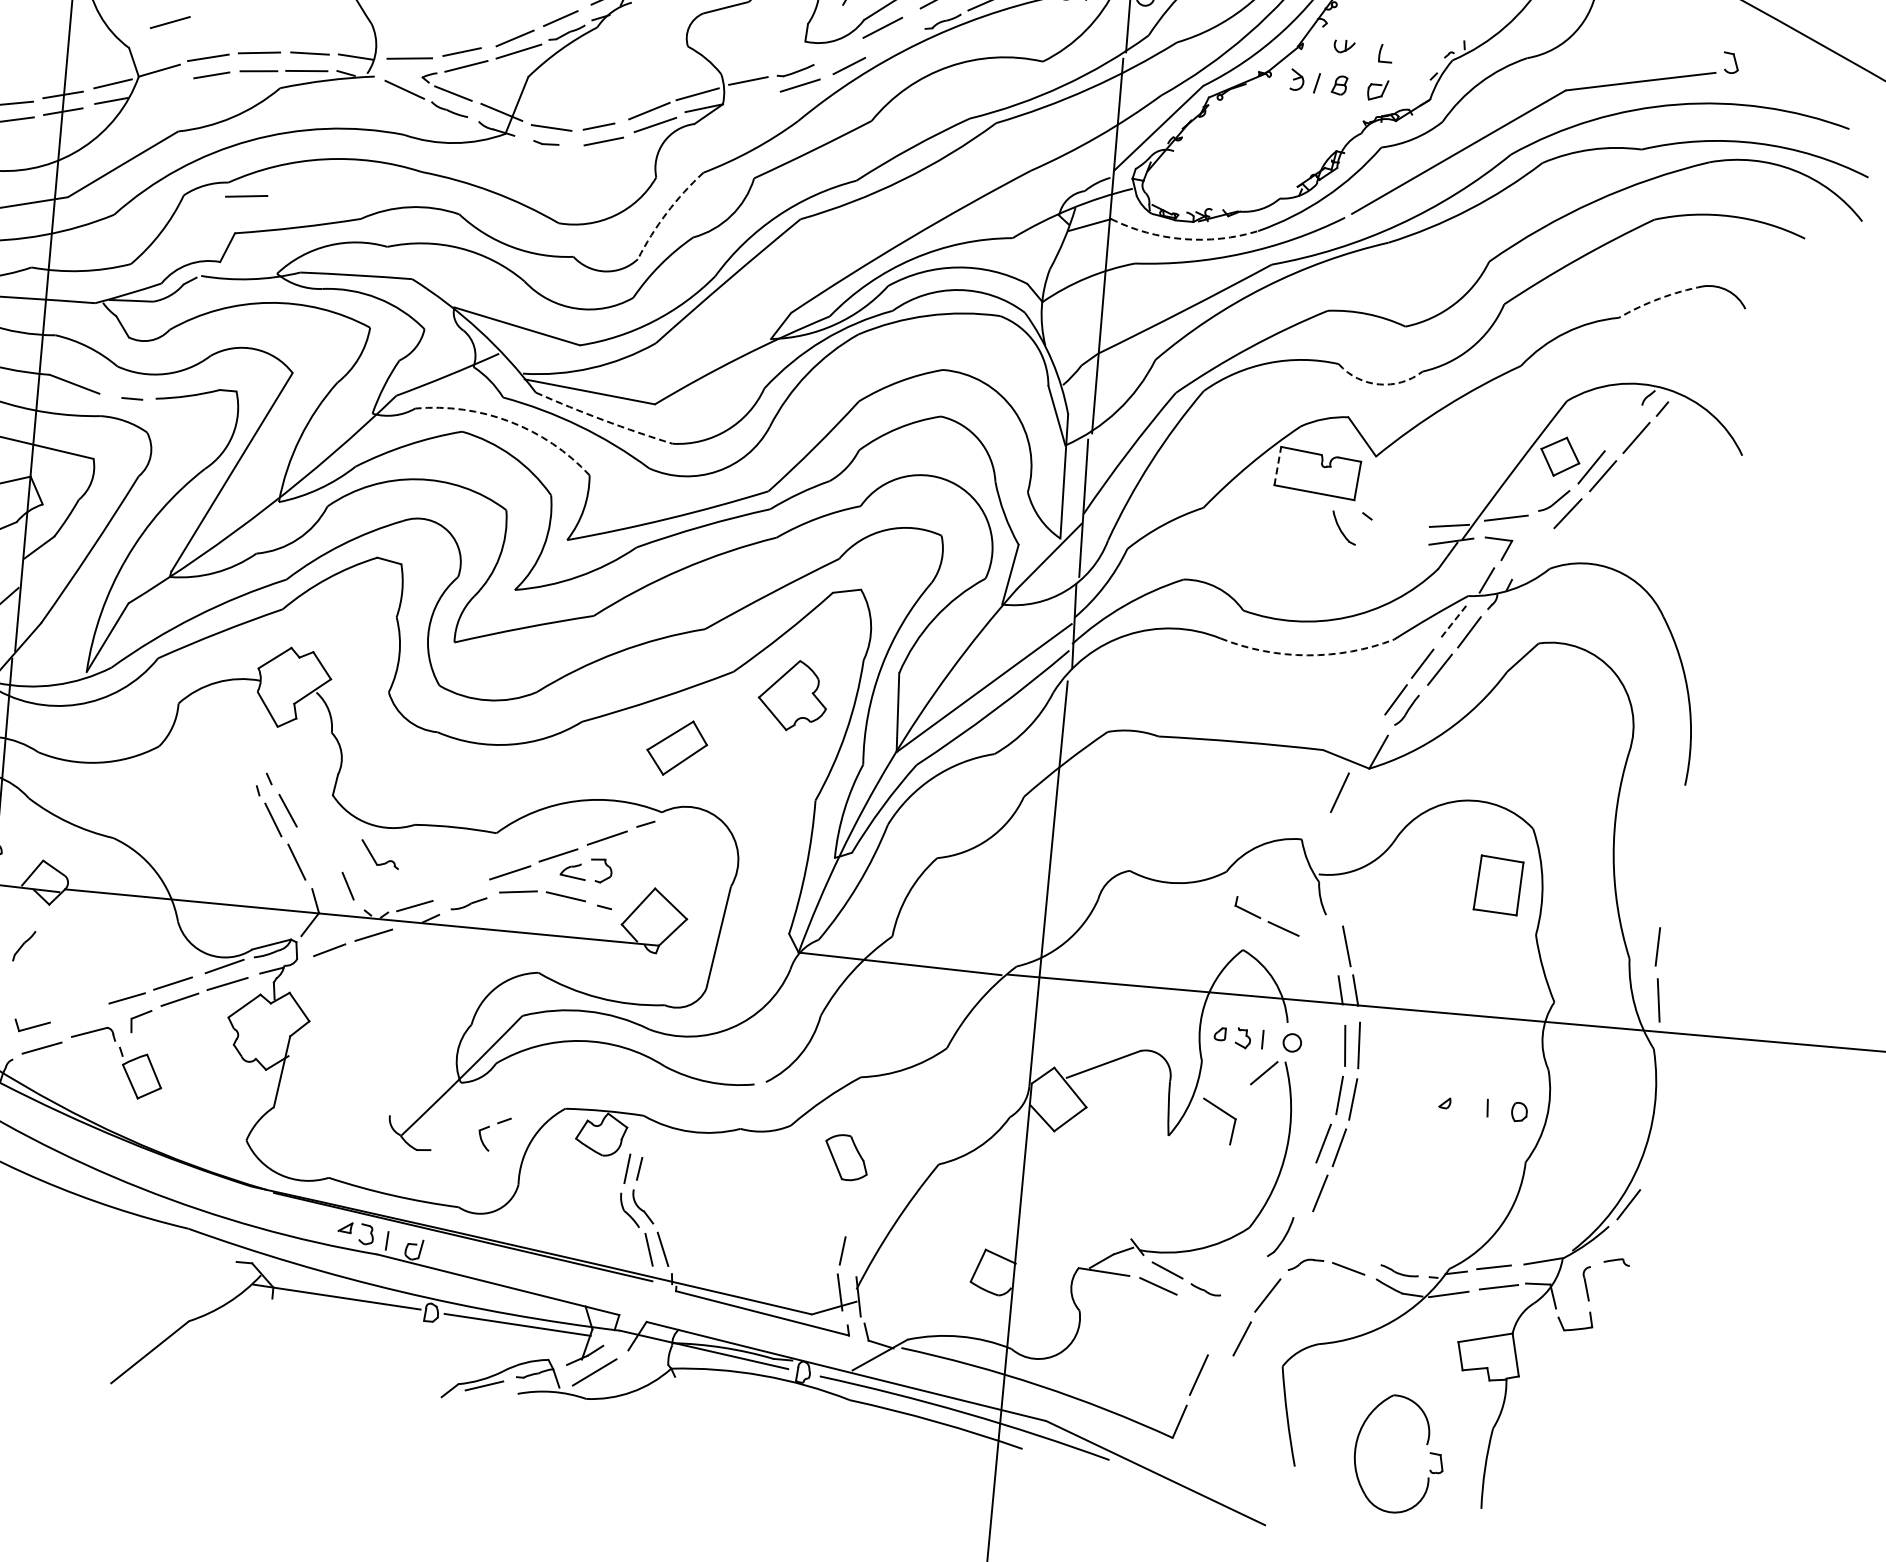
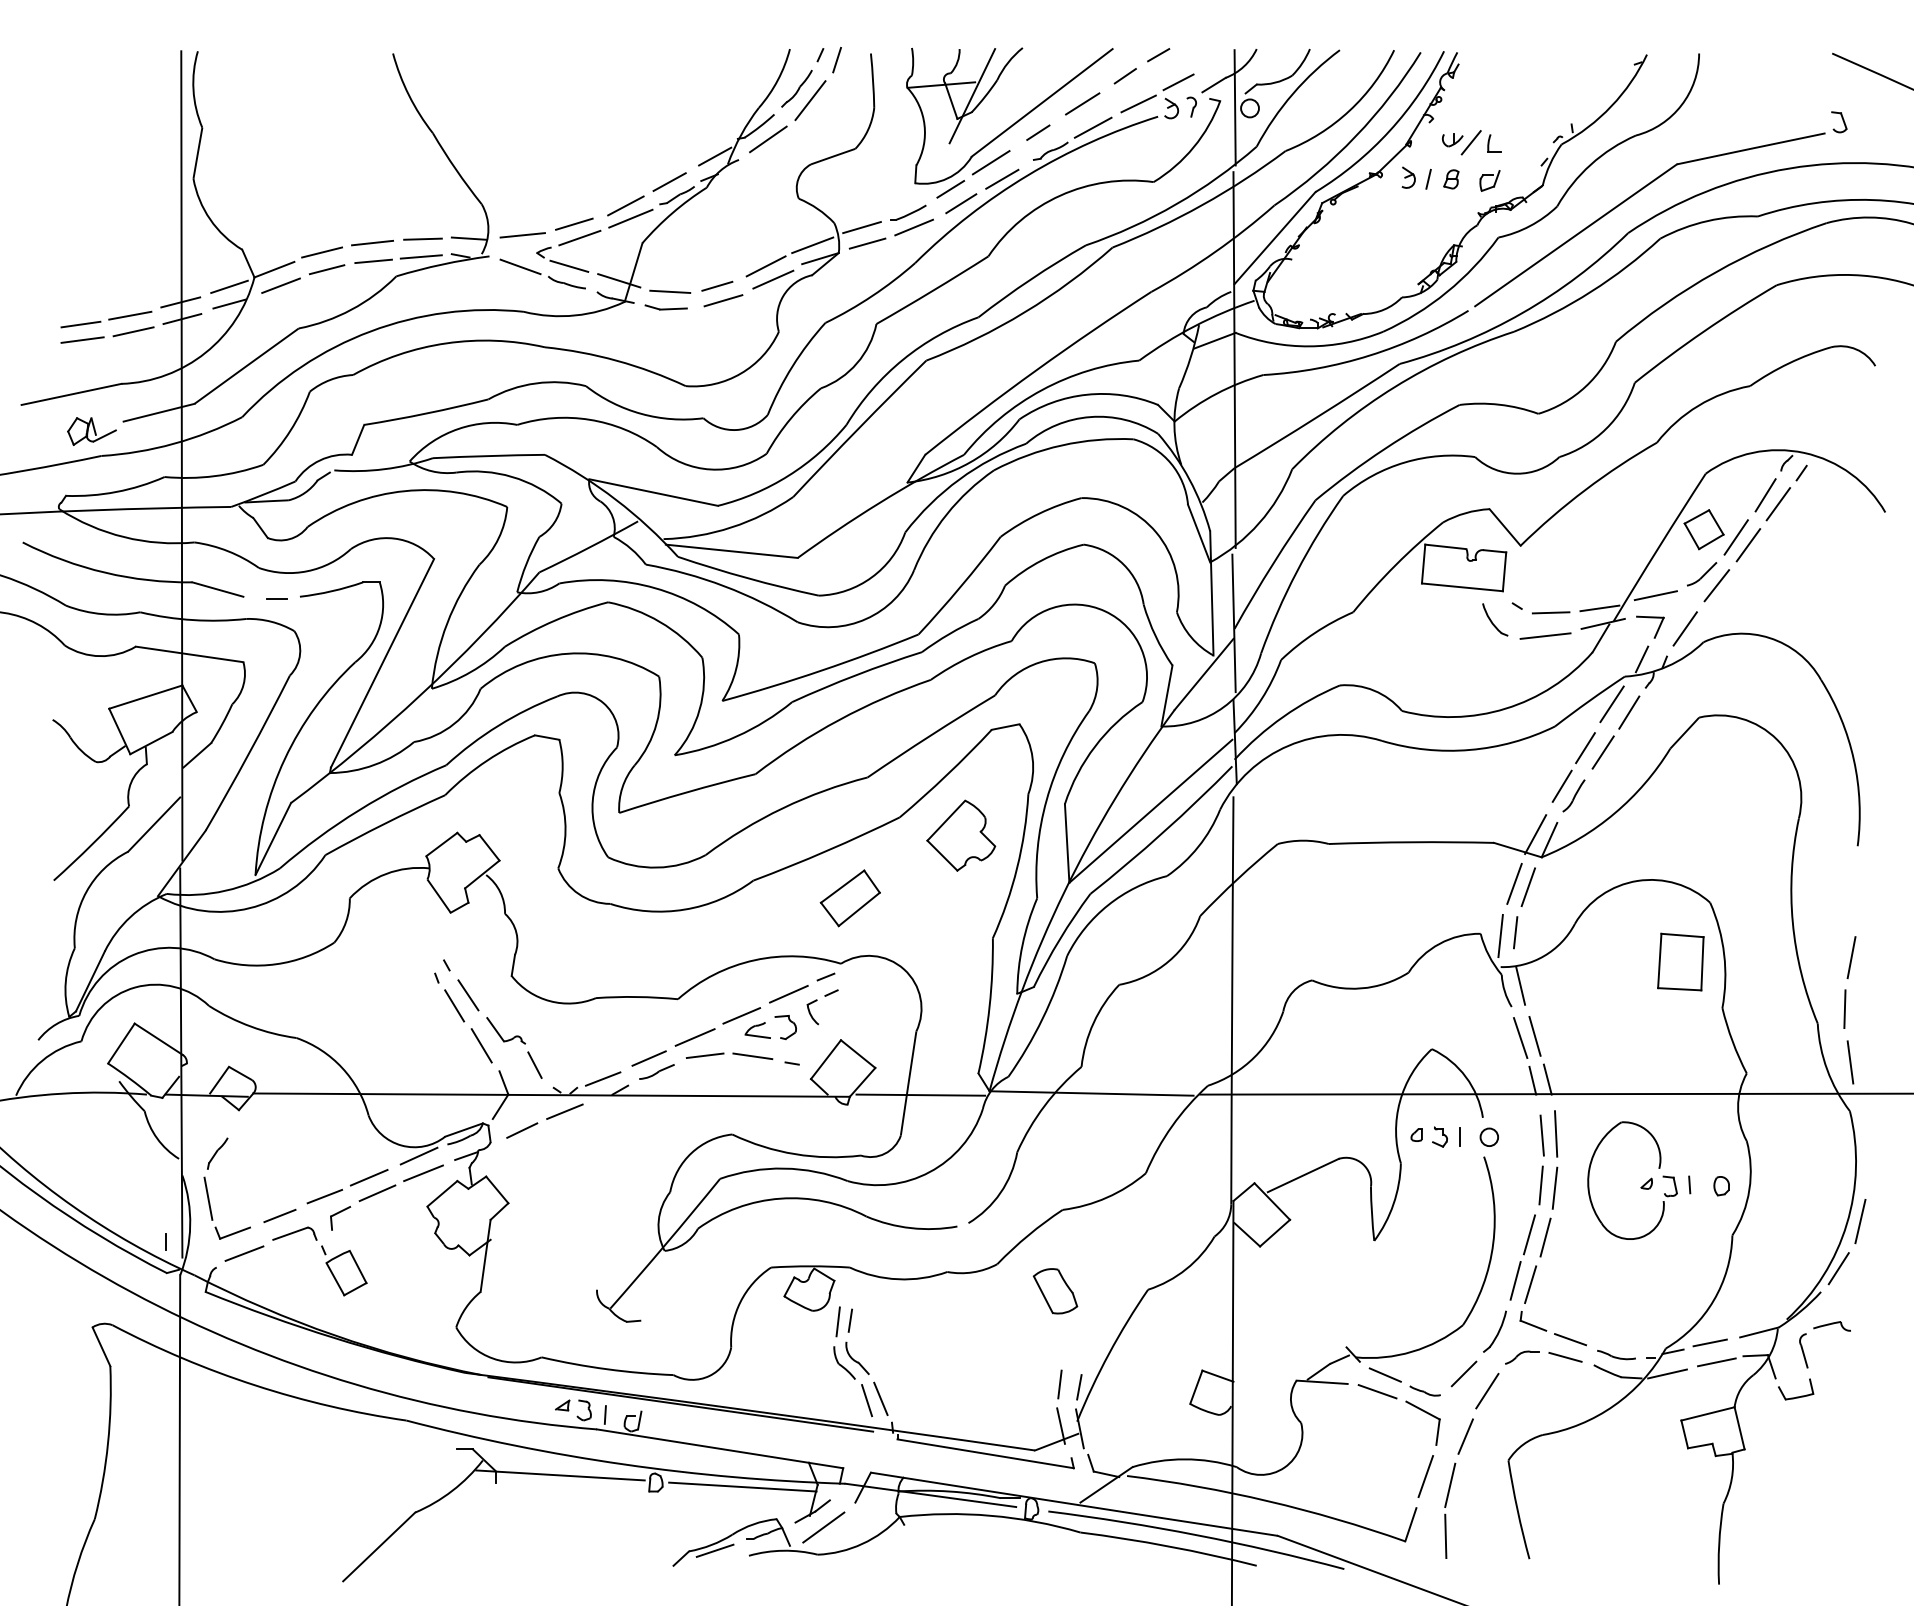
line: (169, 22) -> (280, 285), moved
line: (892, 44) -> (1002, 178), added
line: (839, 50) -> (950, 189), added
line: (1361, 50) -> (1470, 142), added
line: (752, 97) -> (867, 243), added
part: (545, 143) -> (665, 307), size x1.67
line: (246, 195) -> (372, 386), removed
arc: (666, 213) -> (792, 366), dashed -> solid
arc: (1183, 239) -> (1309, 346), dashed -> solid
arc: (1660, 298) -> (1789, 363), dashed -> solid
arc: (1379, 384) -> (1517, 473), dashed -> solid
arc: (603, 420) -> (747, 578), dashed -> solid
arc: (510, 422) -> (655, 588), dashed -> solid
line: (1624, 428) -> (1765, 495), added
line: (1277, 465) -> (1423, 563), dashed -> solid
line: (1399, 525) -> (1550, 612), added
line: (1392, 548) -> (1545, 635), added
line: (1531, 553) -> (1684, 628), added
line: (1452, 622) -> (1611, 704), dashed -> solid
arc: (1307, 654) -> (1469, 749), dashed -> solid
line: (1365, 745) -> (1535, 834), added
line: (1353, 797) -> (1528, 887), added
line: (1336, 841) -> (1515, 932), added
line: (1321, 842) -> (1500, 935), added
part: (374, 857) -> (500, 1034), moved
line: (461, 889) -> (648, 1058), added
line: (1336, 894) -> (1520, 985), added
line: (1669, 895) -> (1851, 957), added
part: (1266, 916) -> (1552, 1328), moved
line: (1332, 947) -> (1520, 1038), added
line: (729, 949) -> (920, 1094), added
line: (11, 989) -> (208, 1198), added
line: (80, 1013) -> (279, 1215), added
line: (1263, 1072) -> (1463, 1373), moved
part: (1223, 1112) -> (1426, 1413), moved
part: (488, 1127) -> (816, 1001), moved
line: (1654, 1159) -> (1860, 1221), added
line: (1305, 1187) -> (1515, 1280), added
line: (861, 1255) -> (1079, 1387), added
part: (1616, 1261) -> (1831, 1326), size x1.43
line: (1222, 1386) -> (1450, 1485), added
line: (1213, 1436) -> (1445, 1536), added
part: (1426, 1444) -> (1658, 1168), moved

